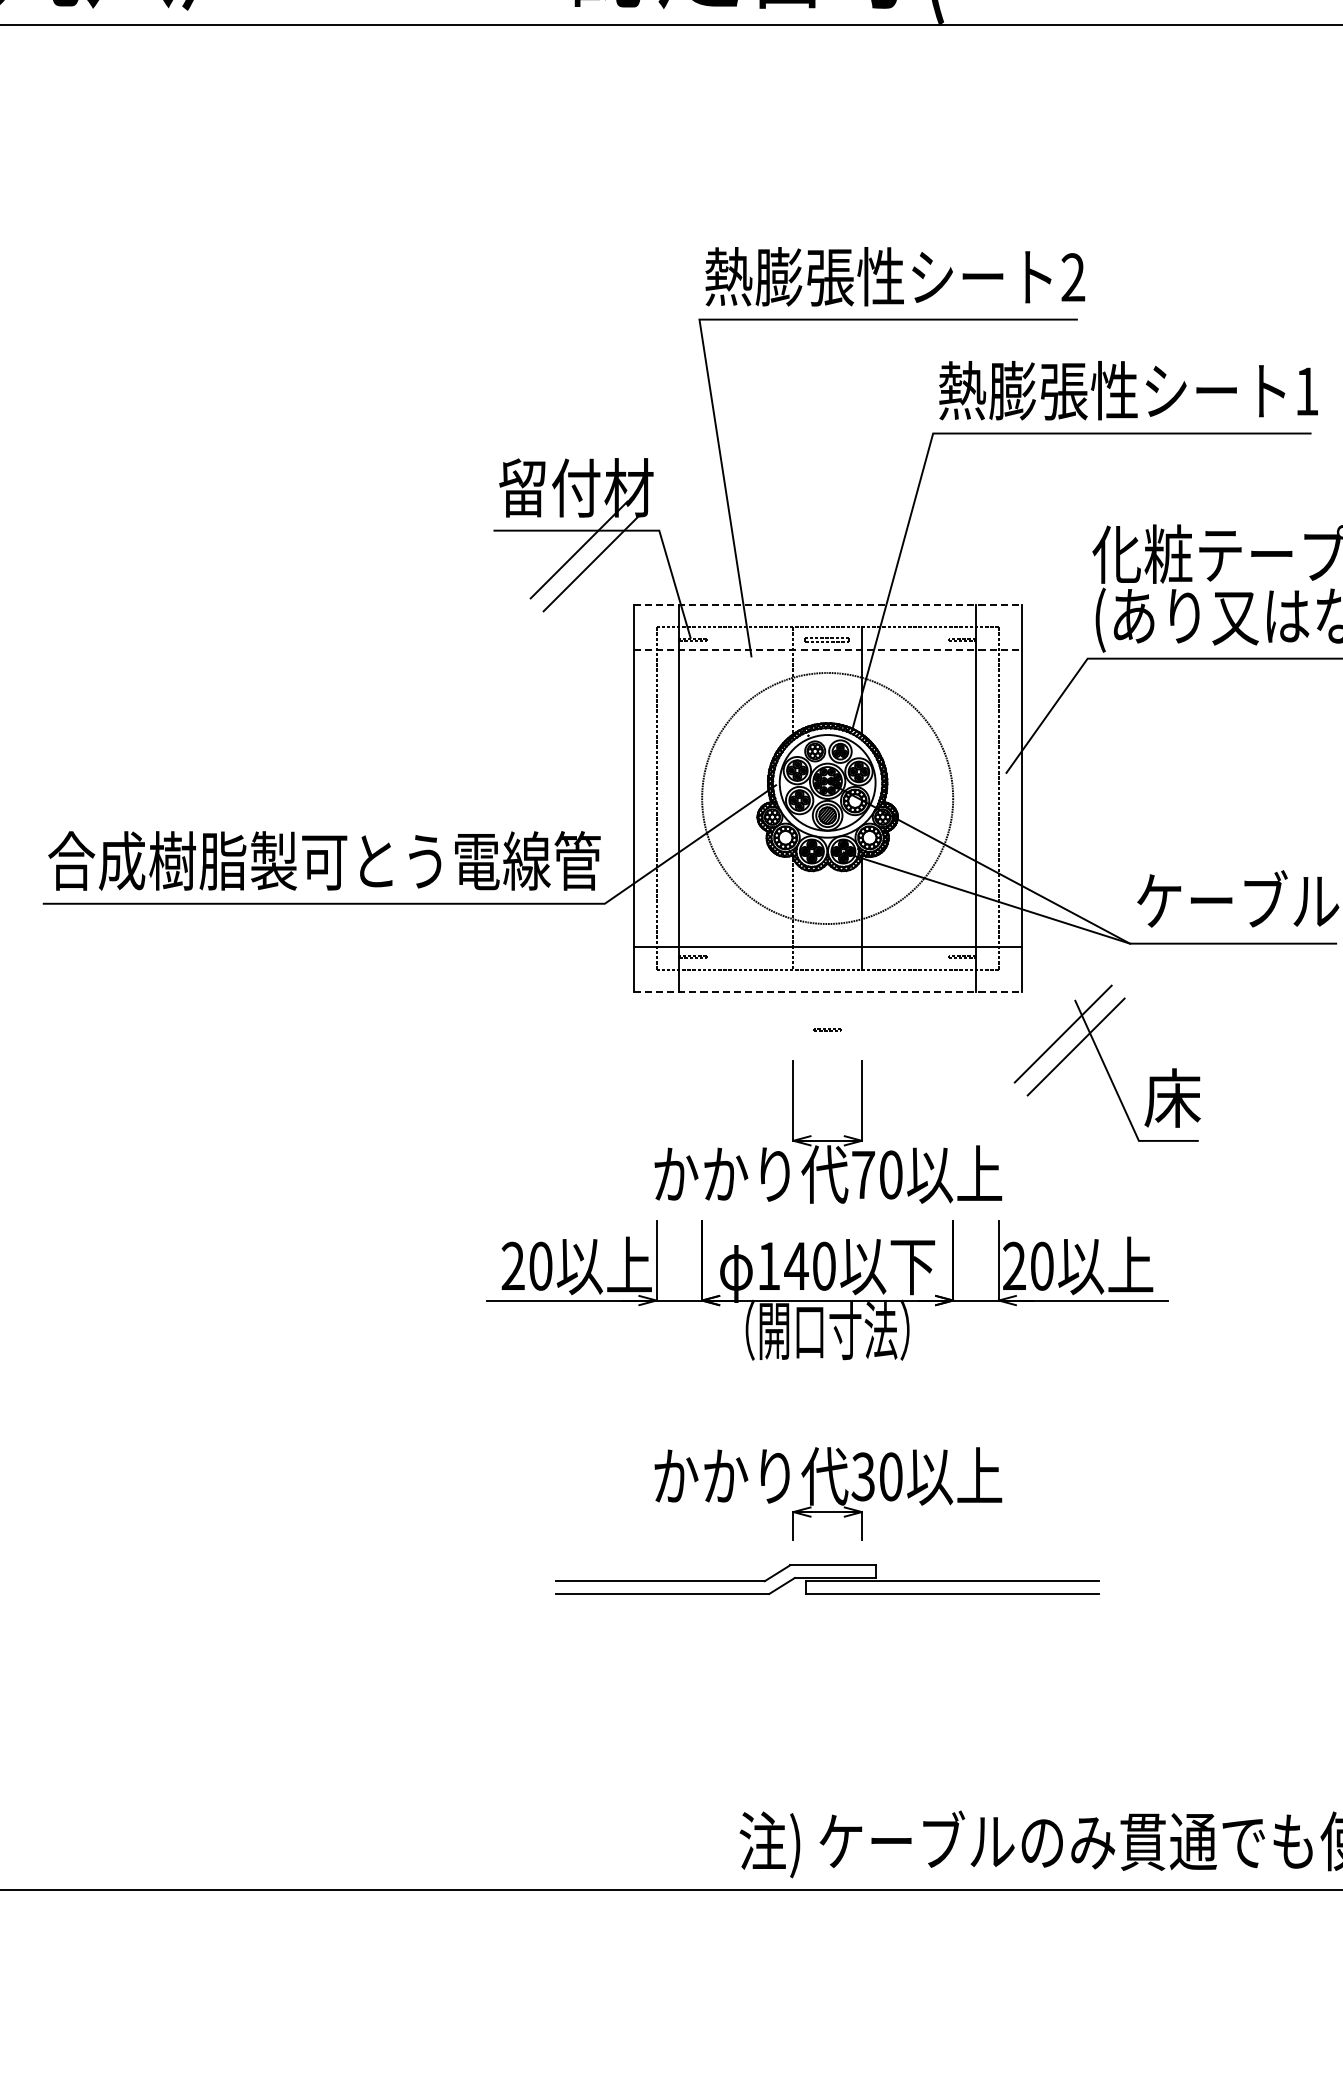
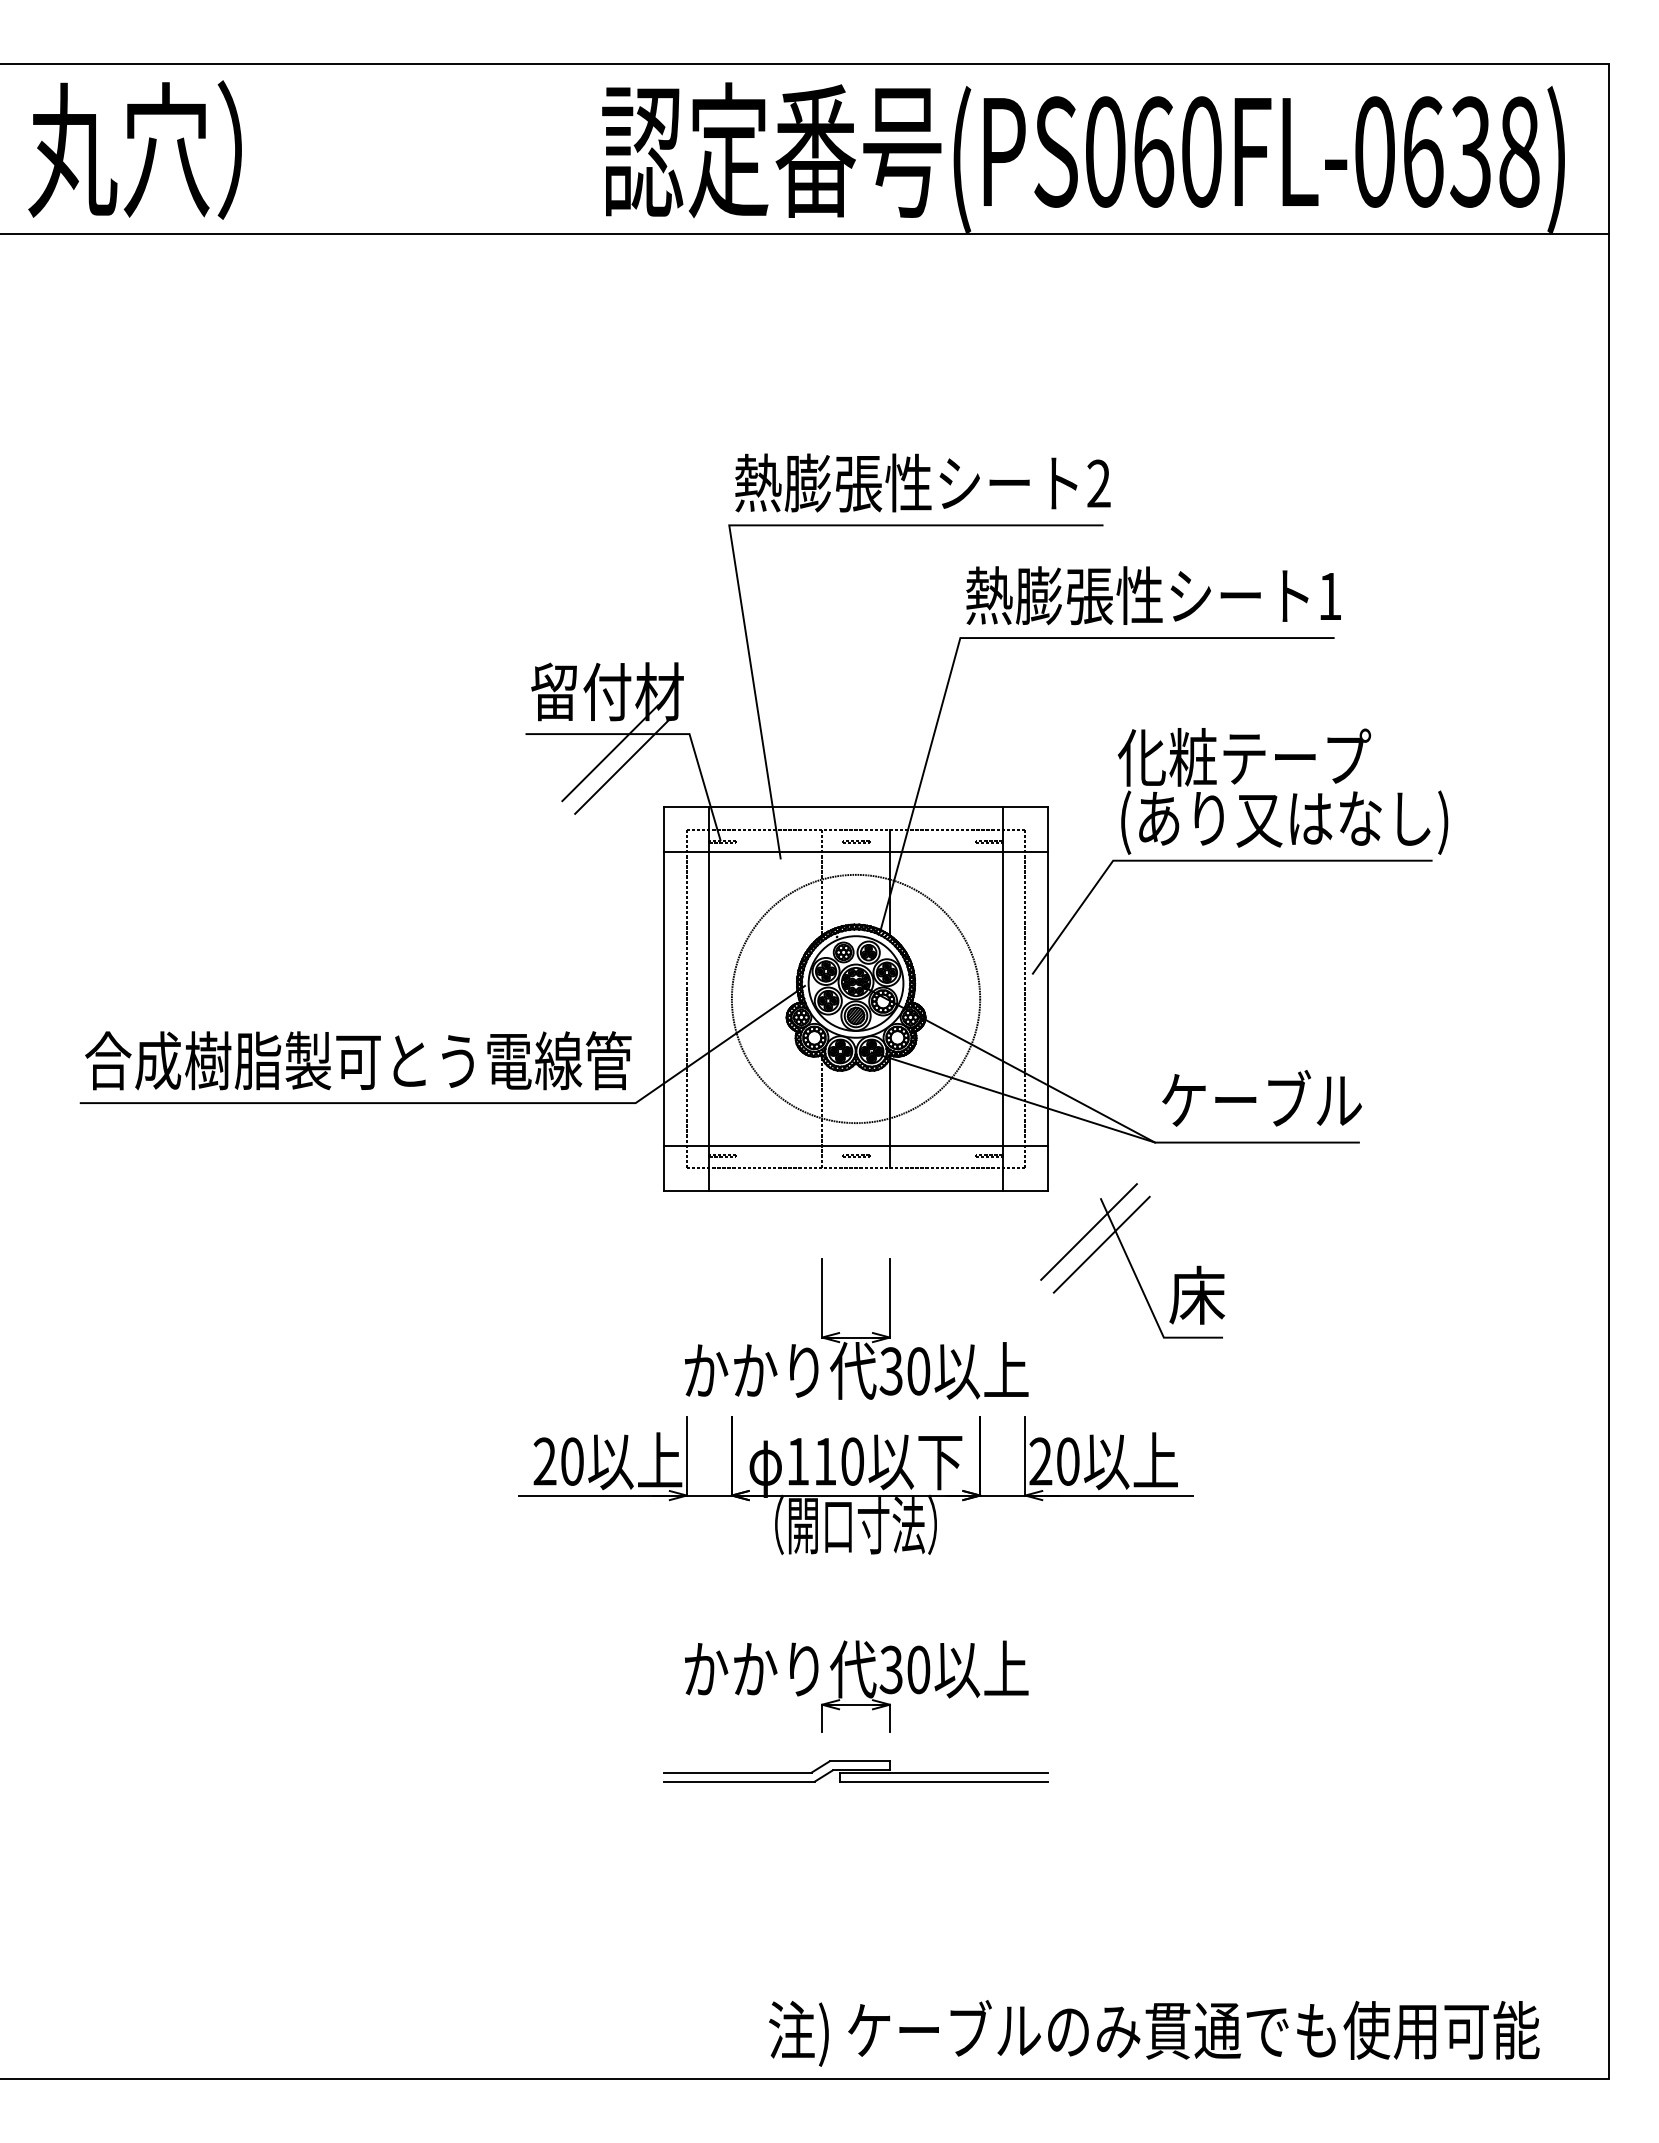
line: (828, 604) -> (856, 807), dashed -> solid
part: (828, 639) -> (856, 841), size x0.62
line: (828, 650) -> (856, 852), dashed -> solid
line: (828, 992) -> (856, 1190), dashed -> solid
part: (828, 1029) -> (856, 1155), moved
text: (862, 1175) -> (890, 1371), 70 -> 30
text: (795, 1266) -> (824, 1461), 140 -> 110
part: (827, 1579) -> (855, 1771), size x0.71

